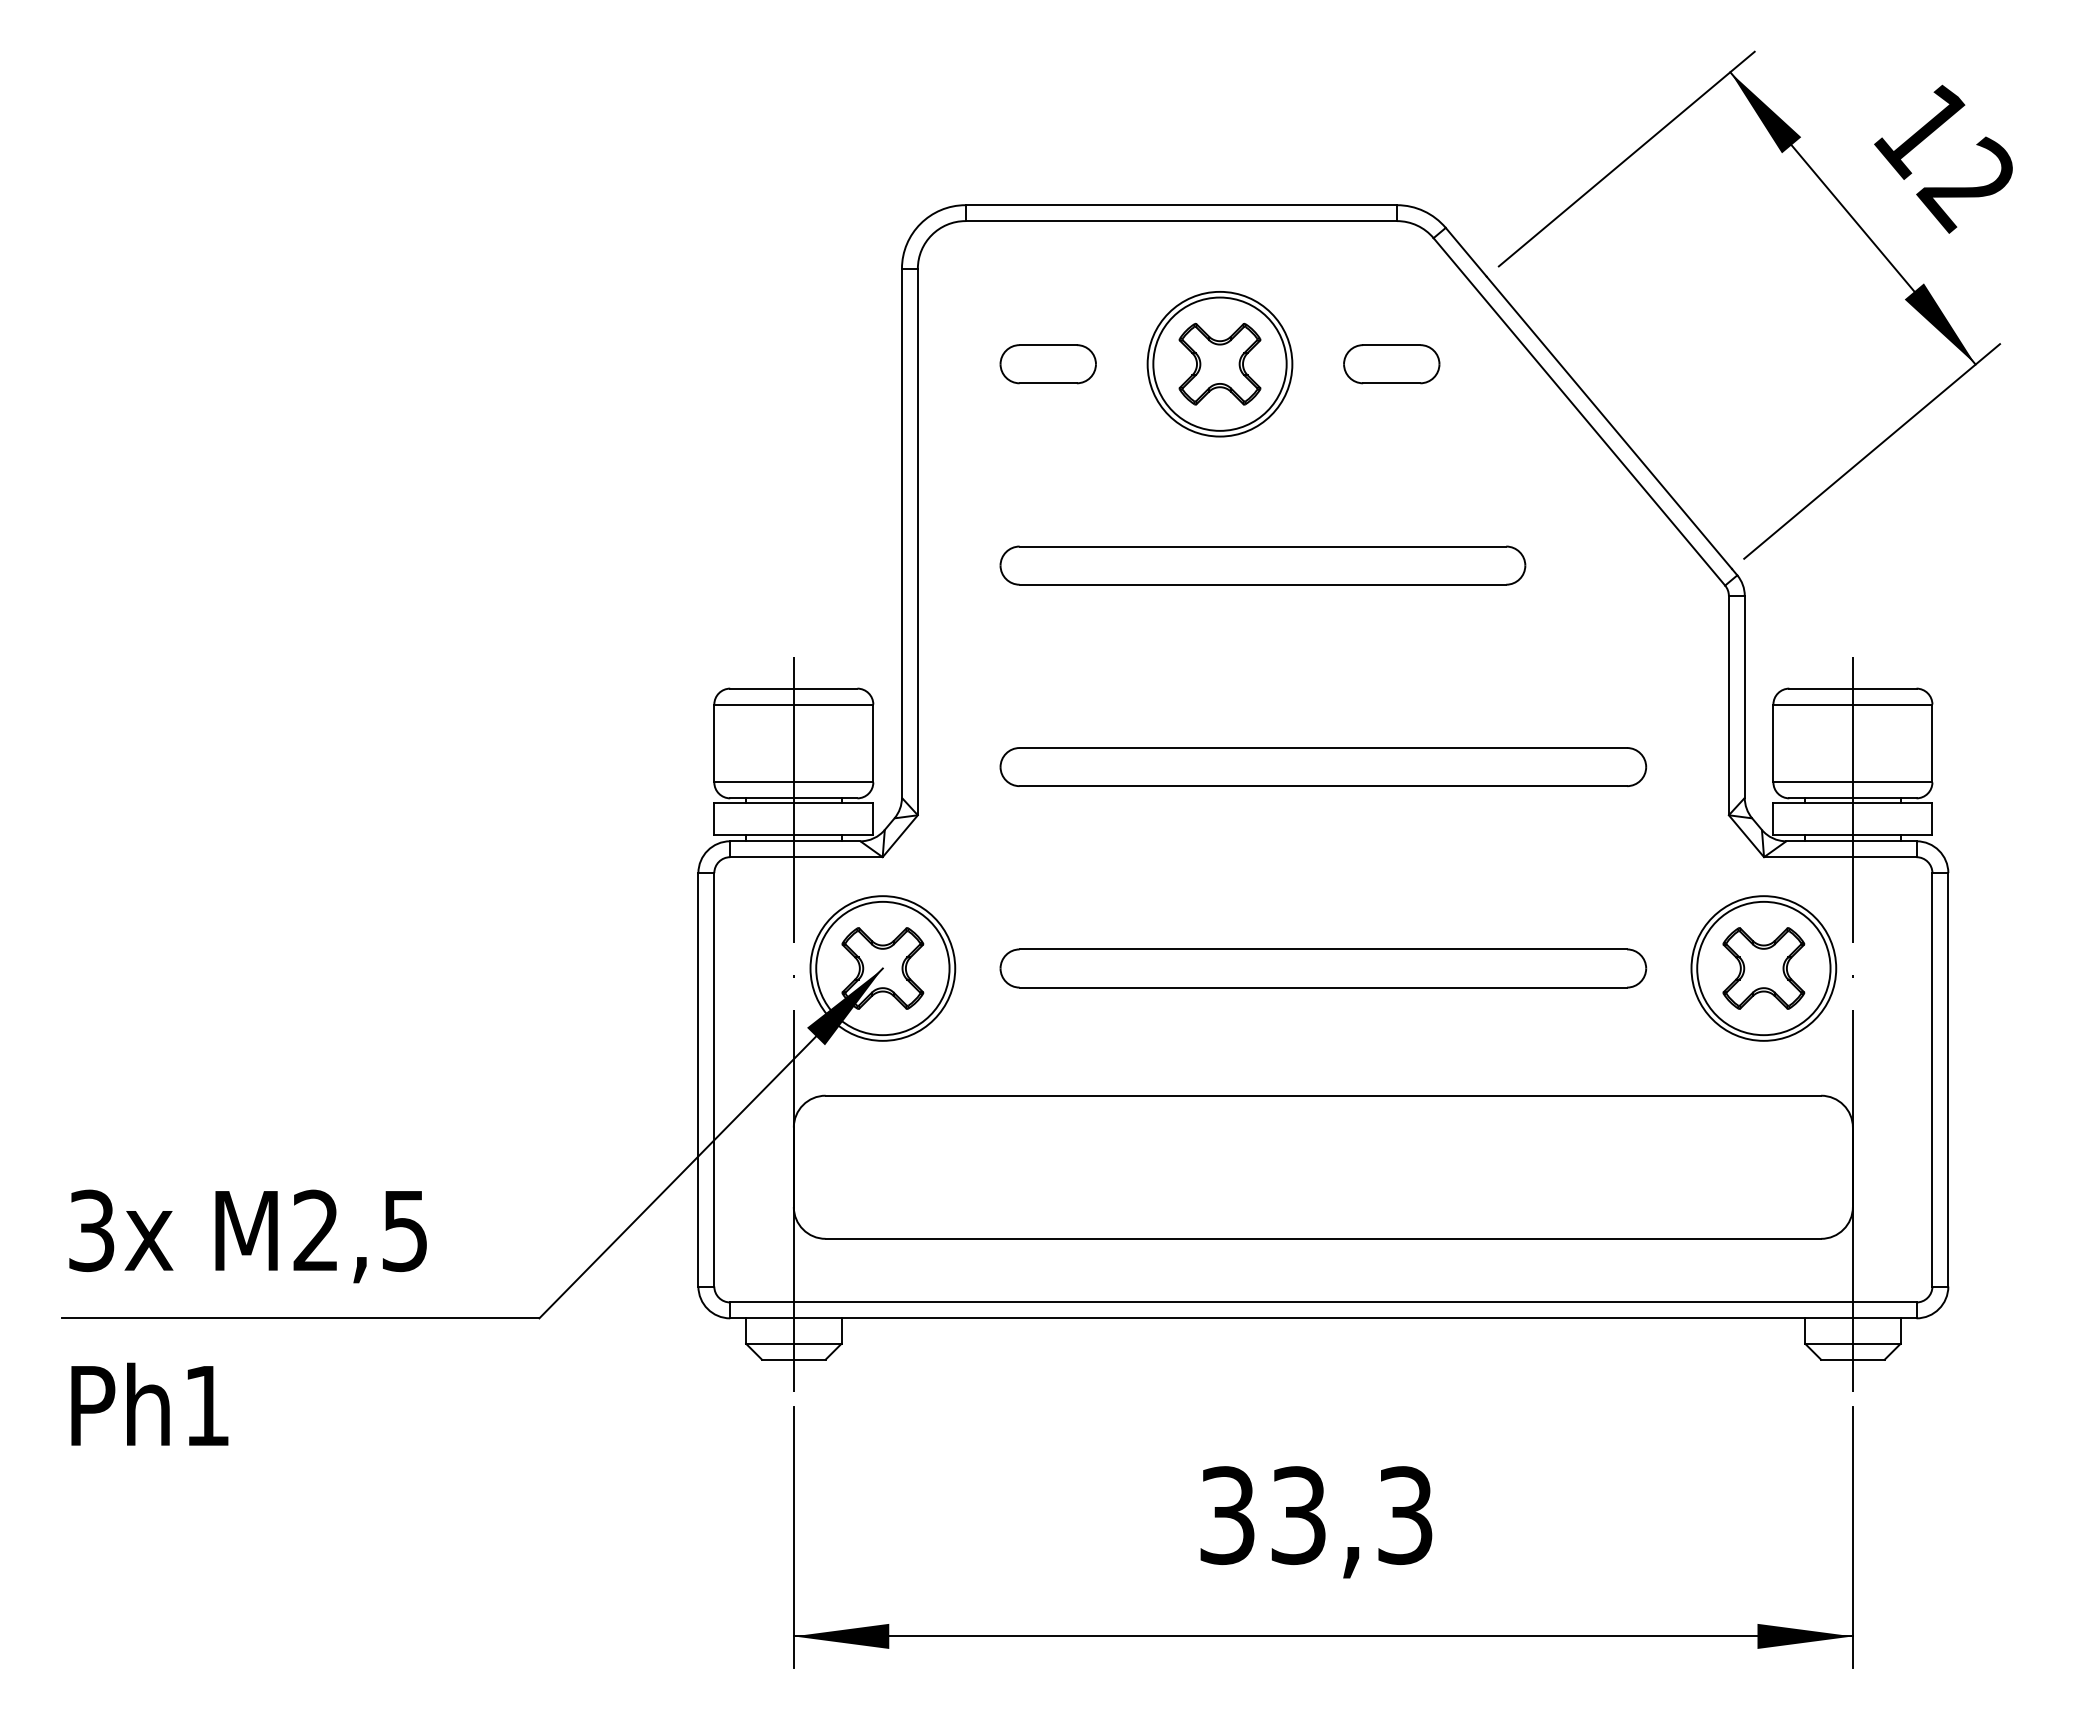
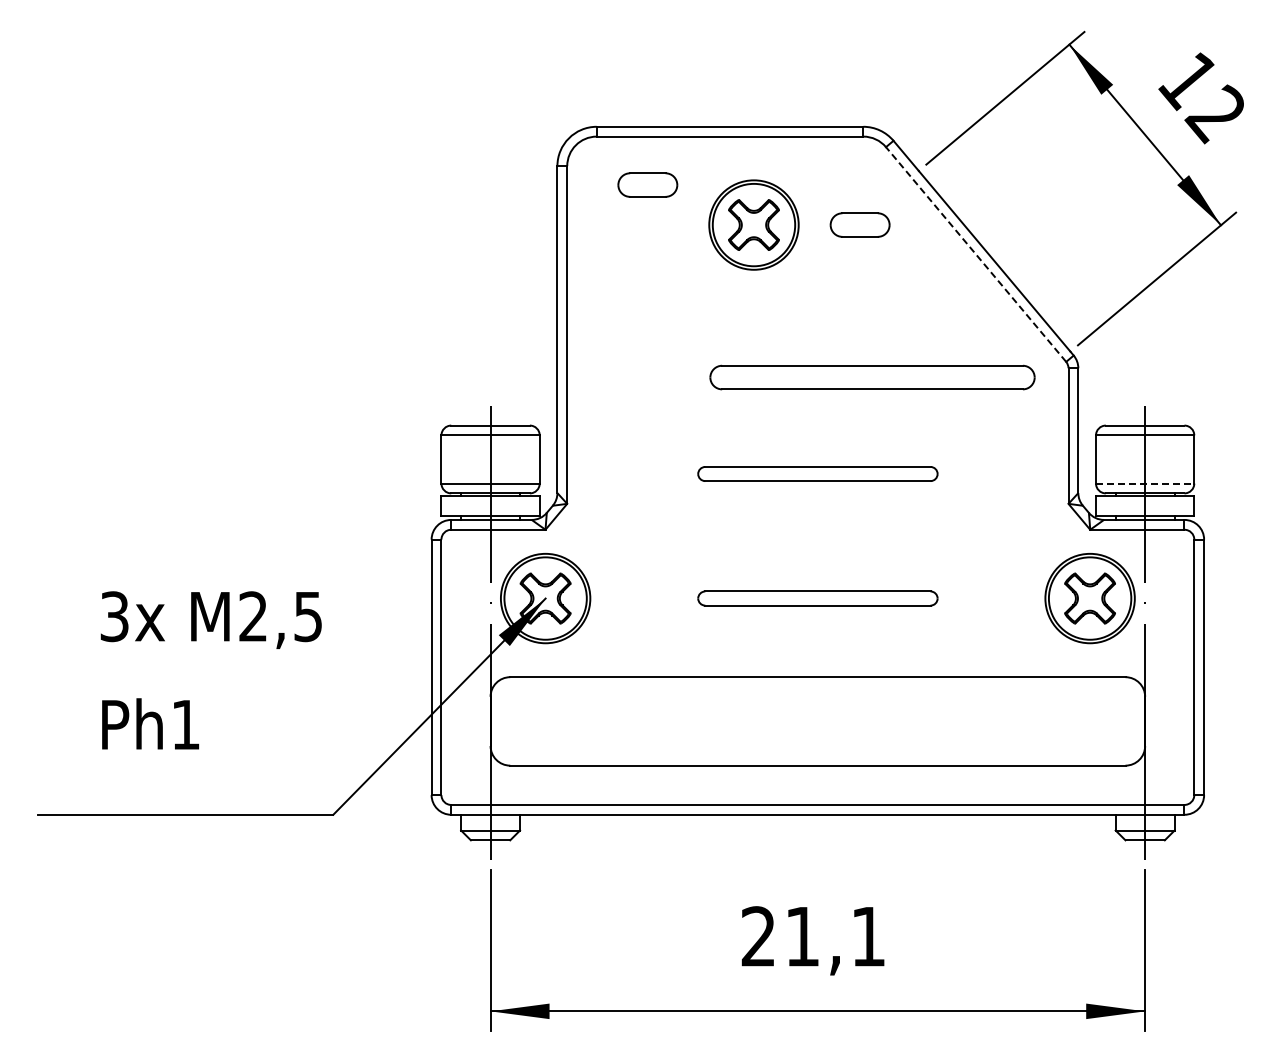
part: (1047, 363) -> (647, 184), moved
line: (1578, 411) -> (975, 254), solid -> dashed
part: (1262, 565) -> (872, 377), moved
part: (1322, 766) -> (817, 473), size x0.6
line: (1853, 782) -> (1145, 483), solid -> dashed
part: (1322, 968) -> (817, 598), size x0.6
text: (246, 1317) -> (210, 670), moved
text: (1316, 1515) -> (813, 936), 33,3 -> 21,1

